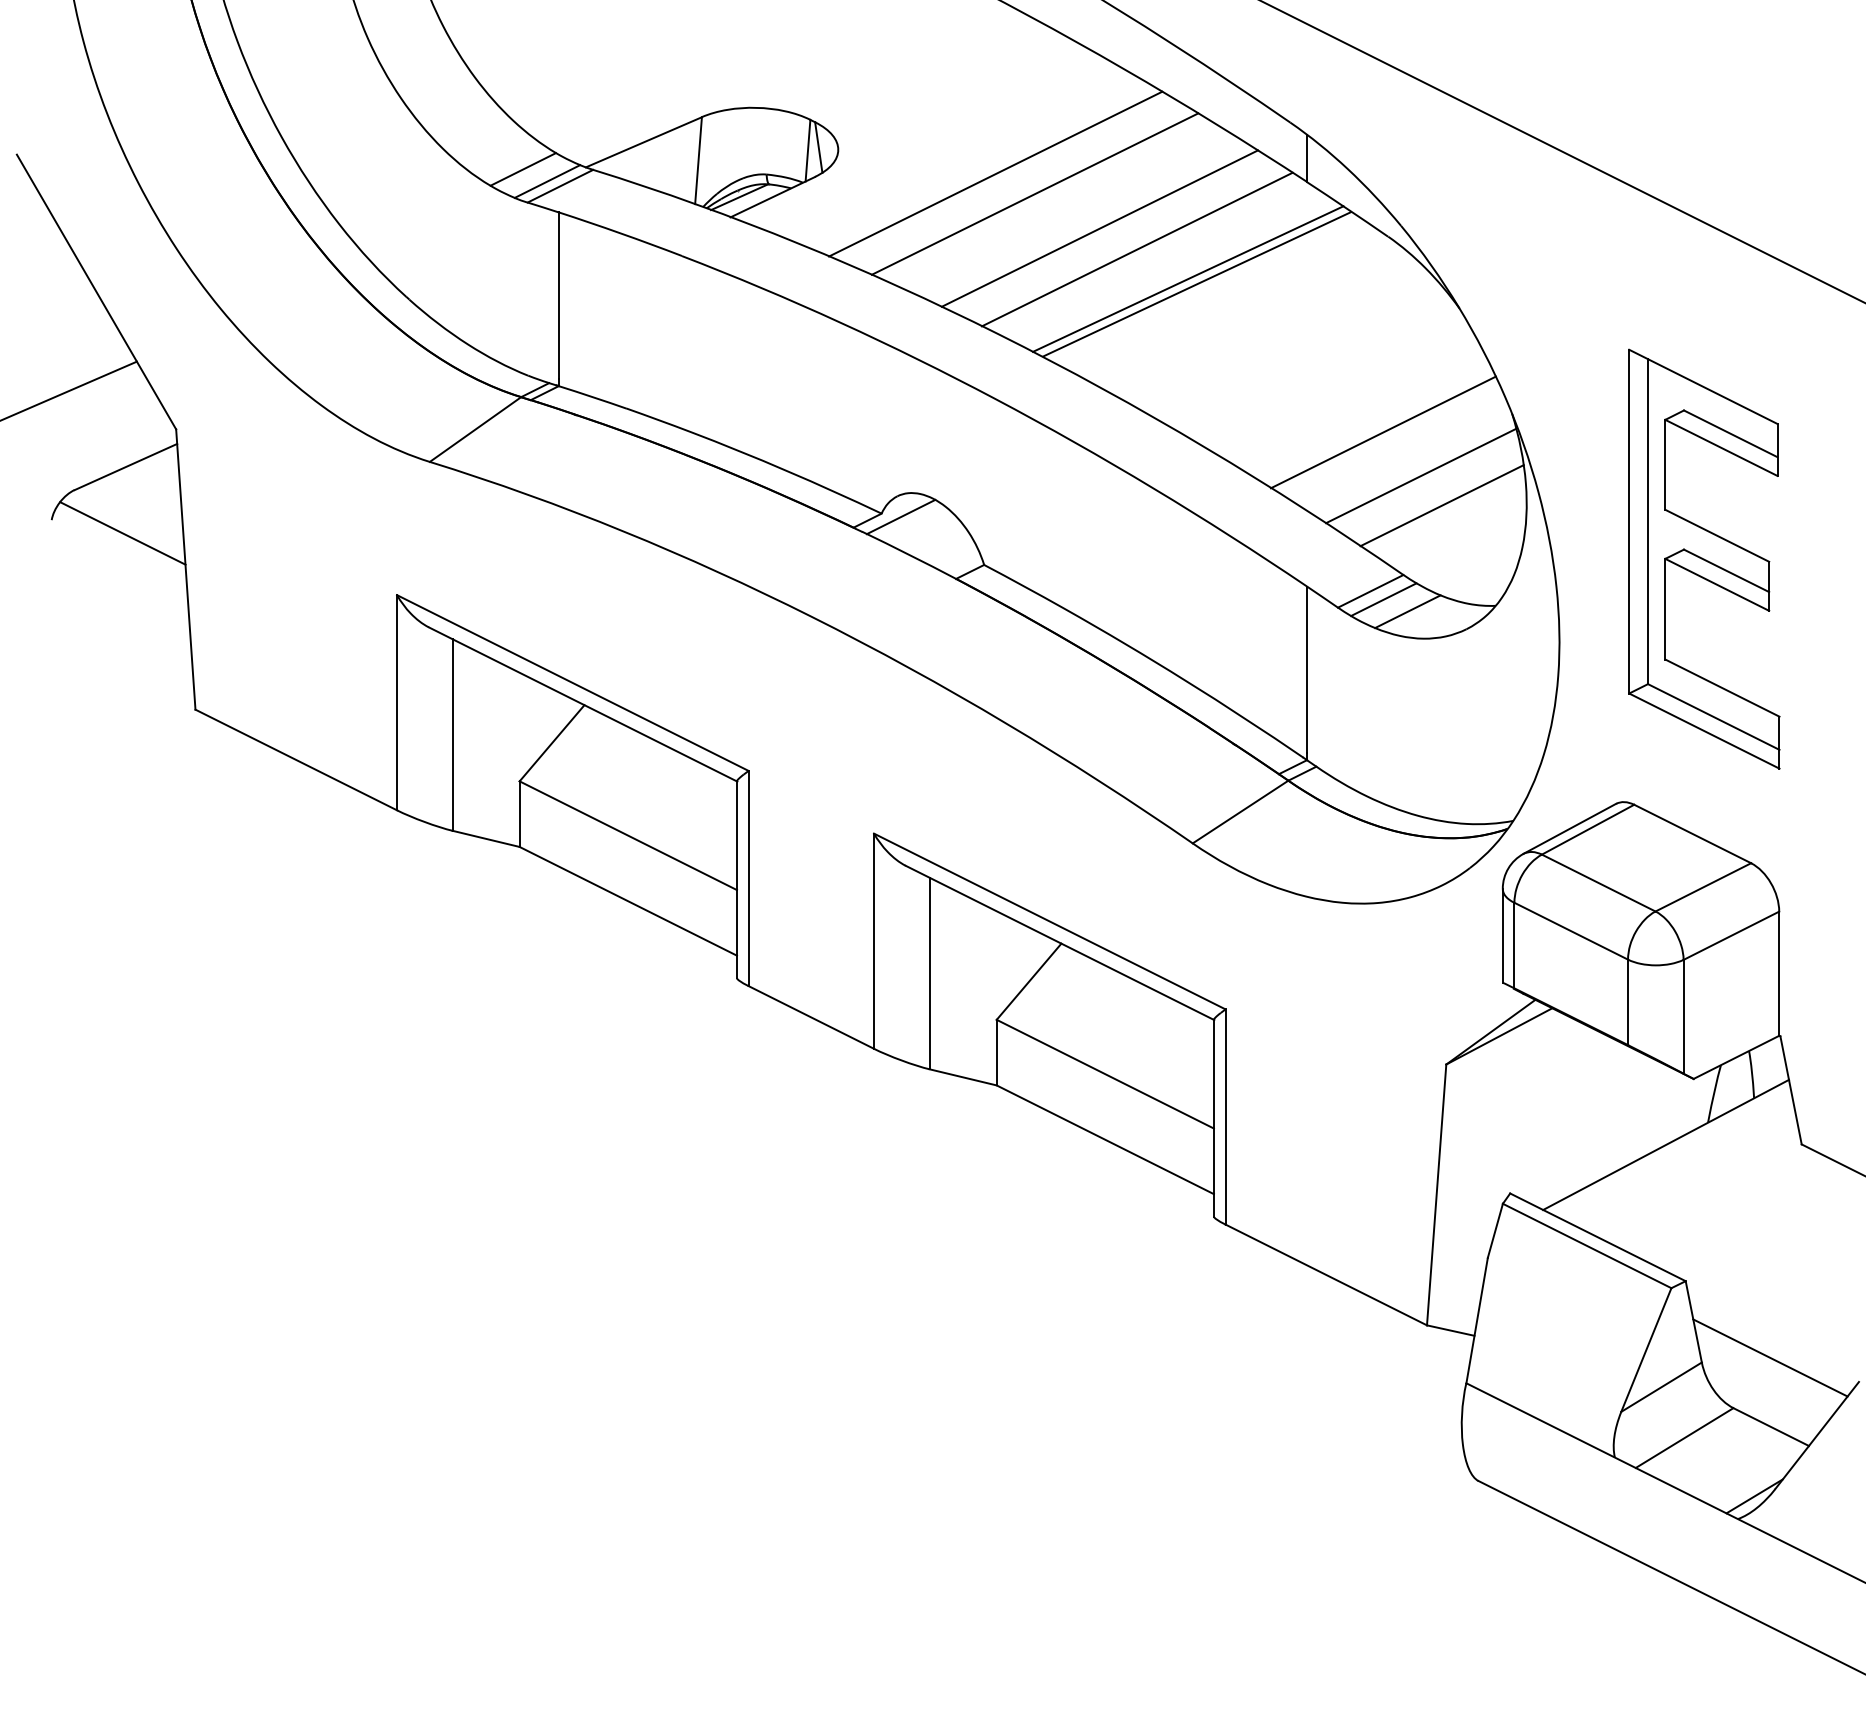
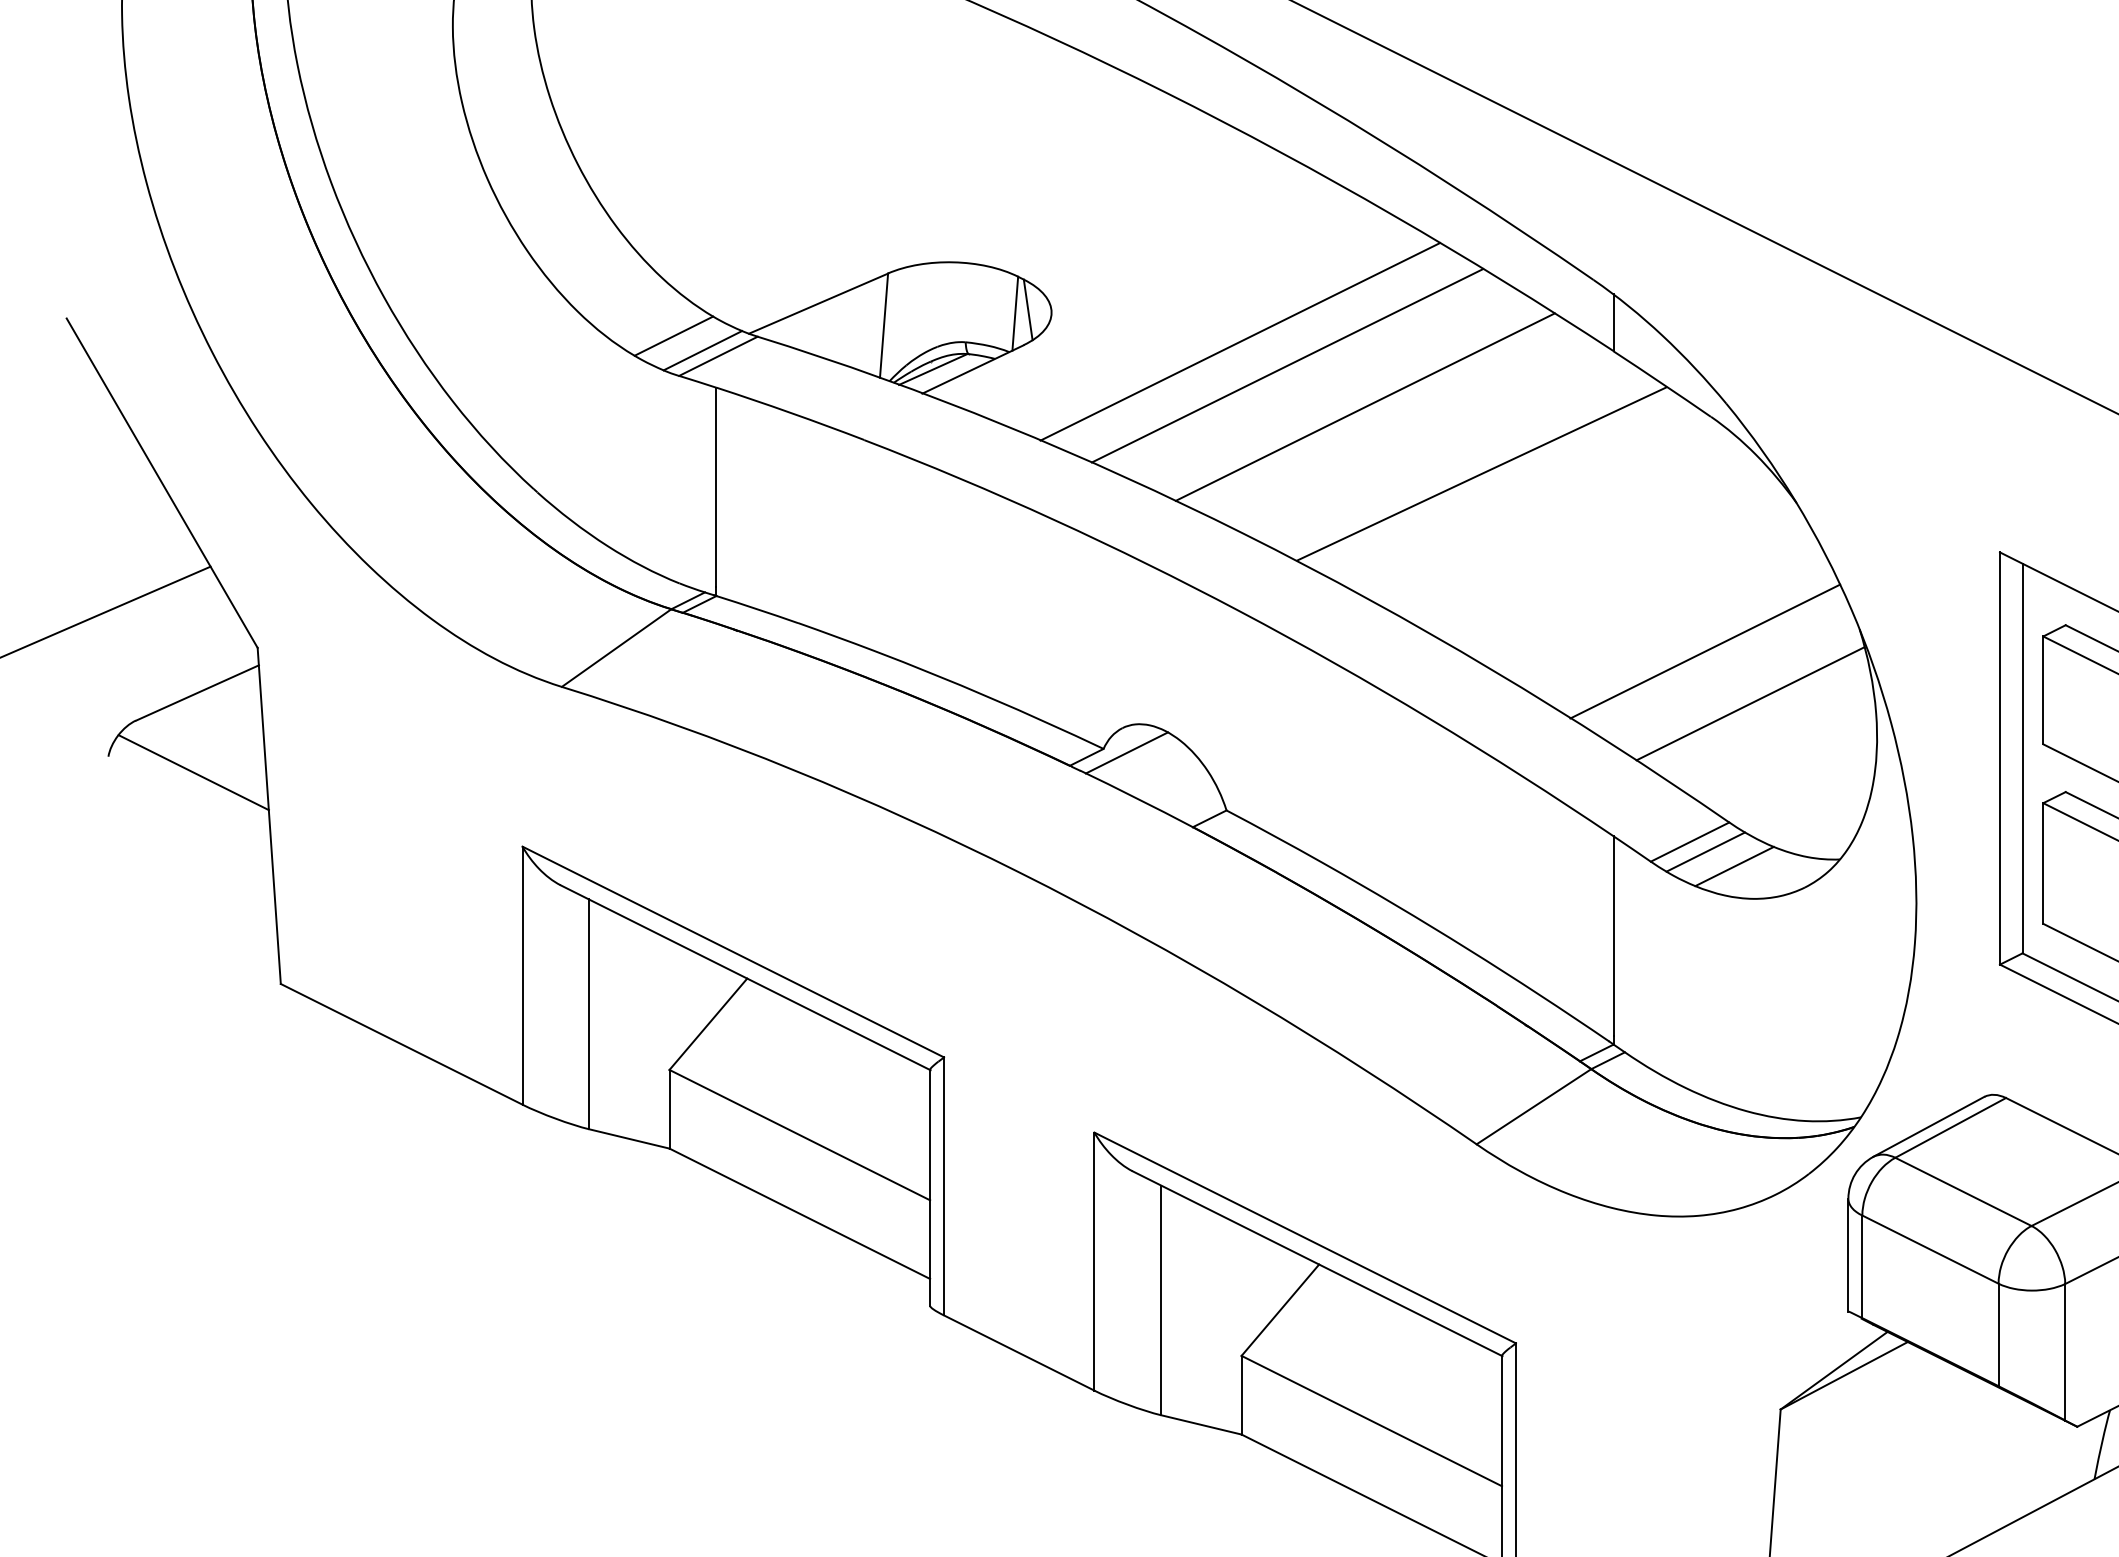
line: (1136, 249) -> (1409, 432), removed
line: (1187, 278) -> (1470, 466), removed
line: (1441, 505) -> (1774, 739), removed

